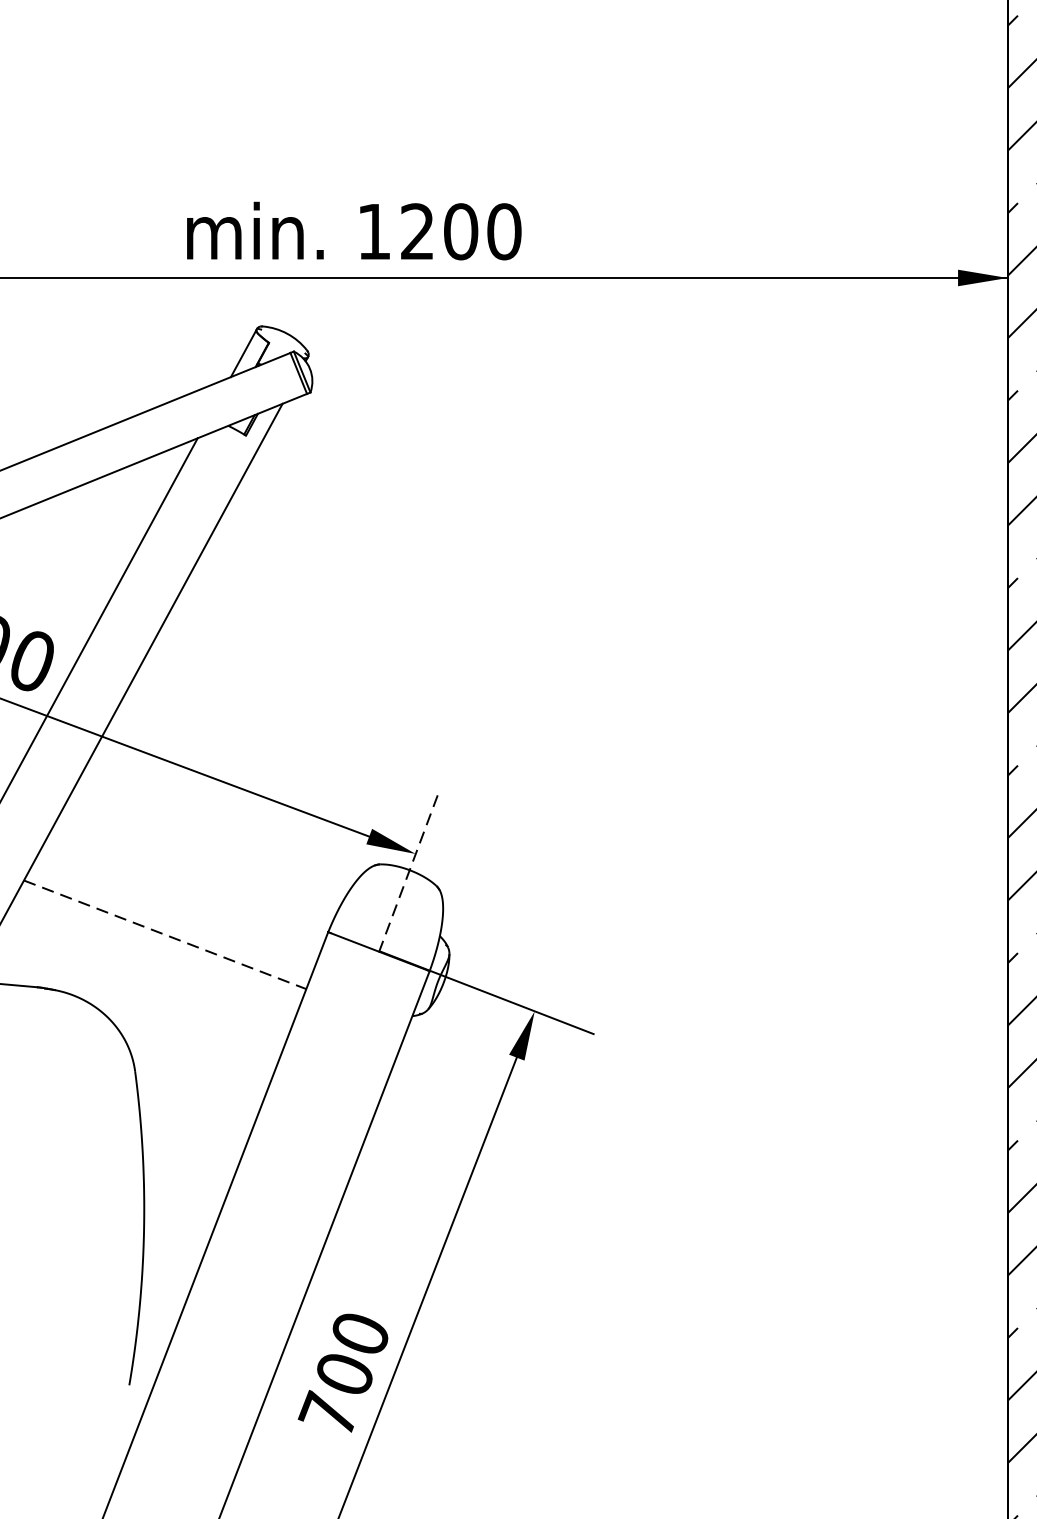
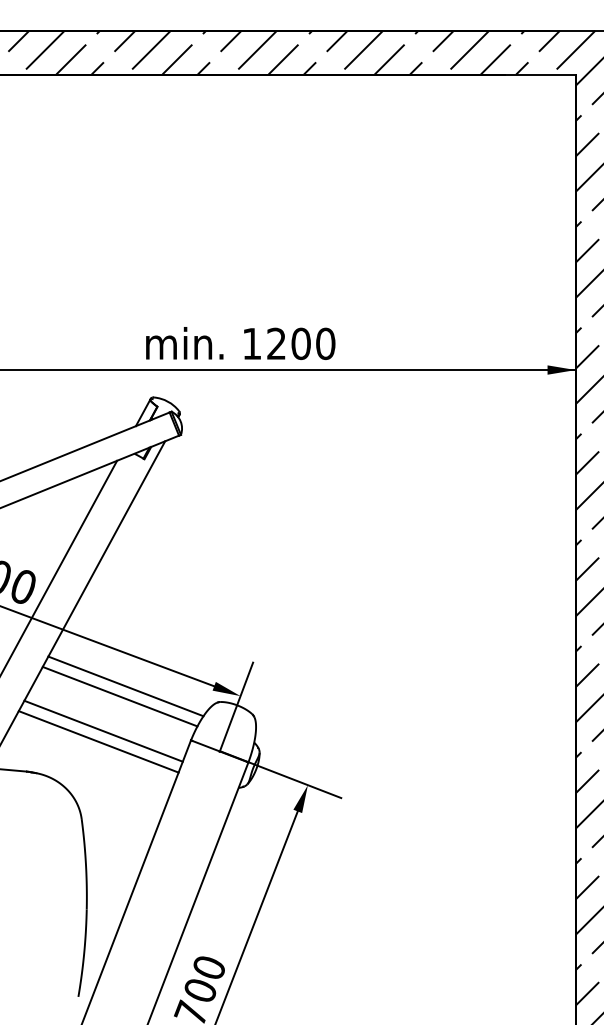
text: (353, 231) -> (240, 343), moved
line: (212, 836) -> (125, 686), added
line: (201, 854) -> (119, 696), added
line: (408, 874) -> (236, 707), dashed -> solid
line: (173, 914) -> (103, 730), added
line: (164, 934) -> (98, 741), dashed -> solid

